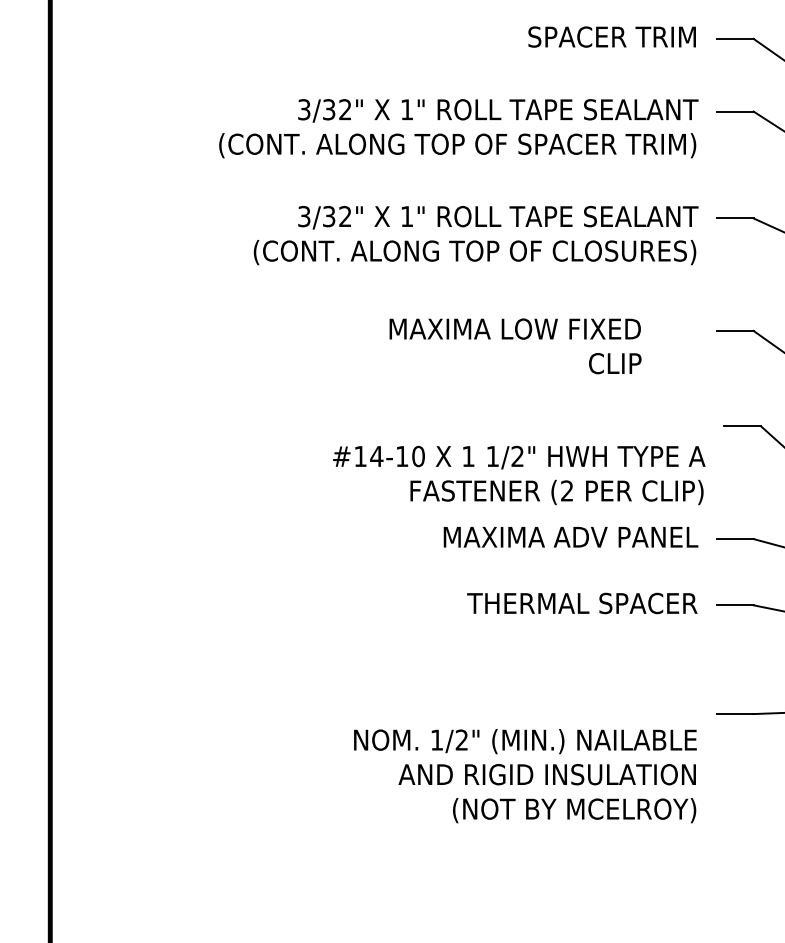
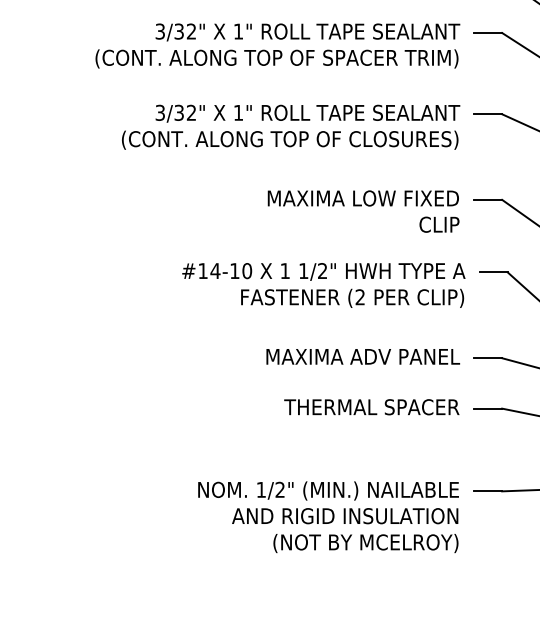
text: (515, 346) -> (363, 211), moved
text: (519, 474) -> (324, 284), moved
text: (525, 776) -> (328, 517), moved

